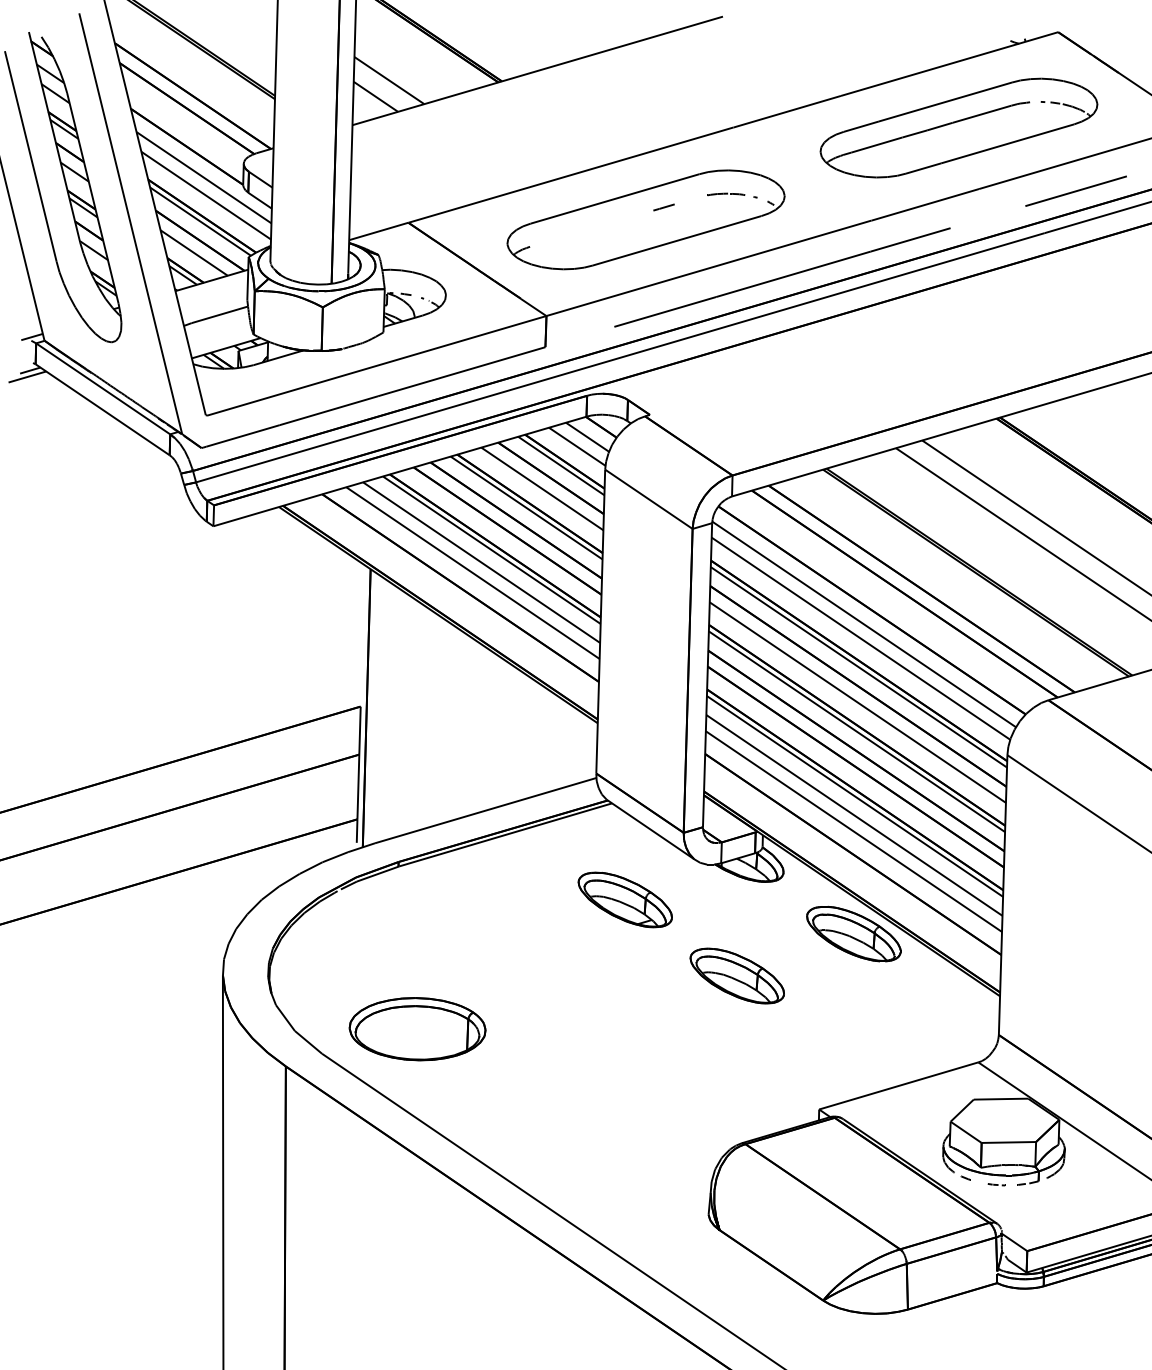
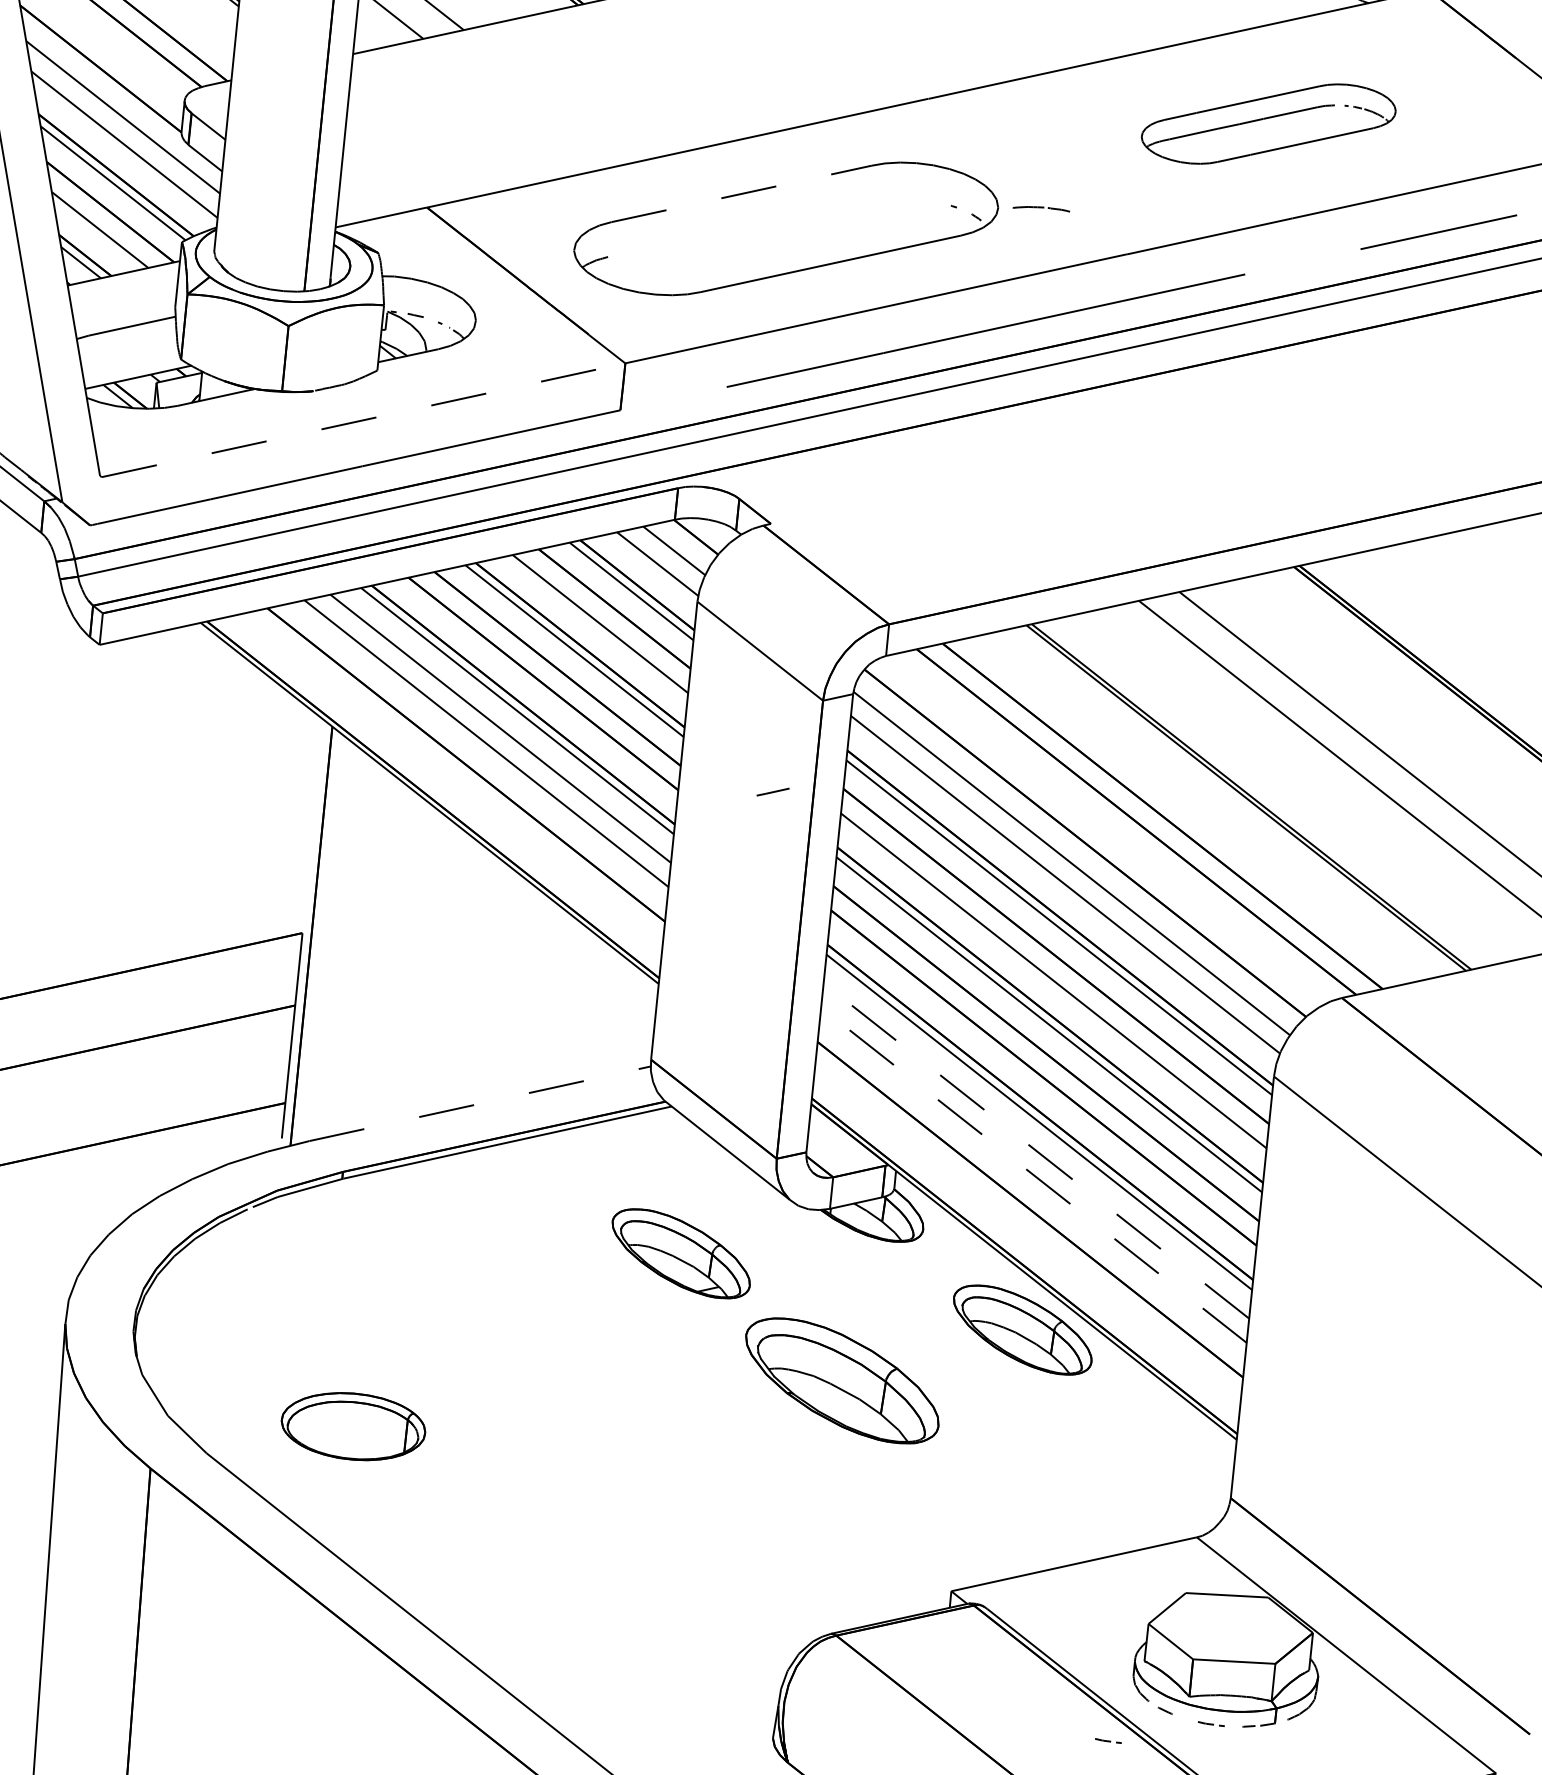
part: (958, 127) -> (1268, 123), size x0.6
part: (726, 194) -> (1041, 208), moved
line: (615, 198) -> (742, 193), solid -> dashed
line: (663, 207) -> (772, 792), moved
line: (376, 365) -> (363, 419), solid -> dashed
line: (486, 810) -> (481, 1103), solid -> dashed
line: (854, 815) -> (1036, 1151), solid -> dashed
line: (854, 831) -> (1034, 1175), solid -> dashed
part: (736, 975) -> (840, 1379), size x1.4
part: (417, 1029) -> (353, 1426), size x0.7
line: (929, 1200) -> (1108, 1740), added

